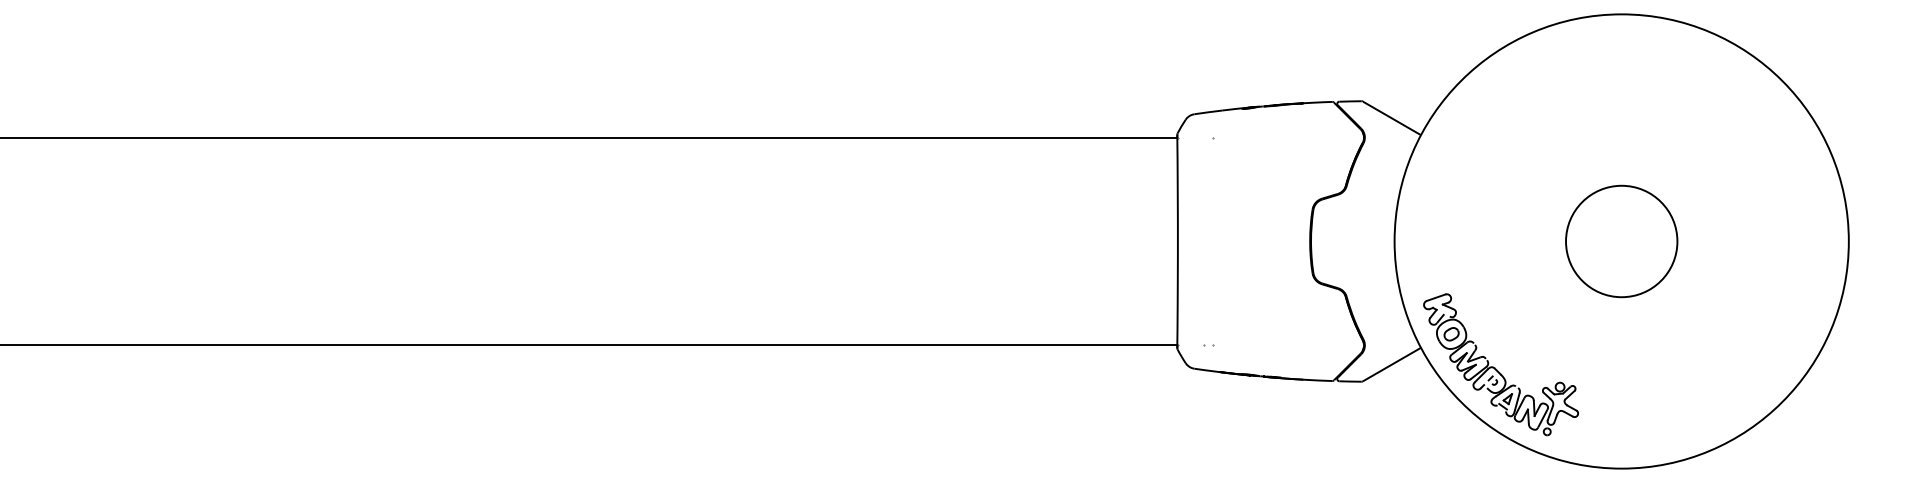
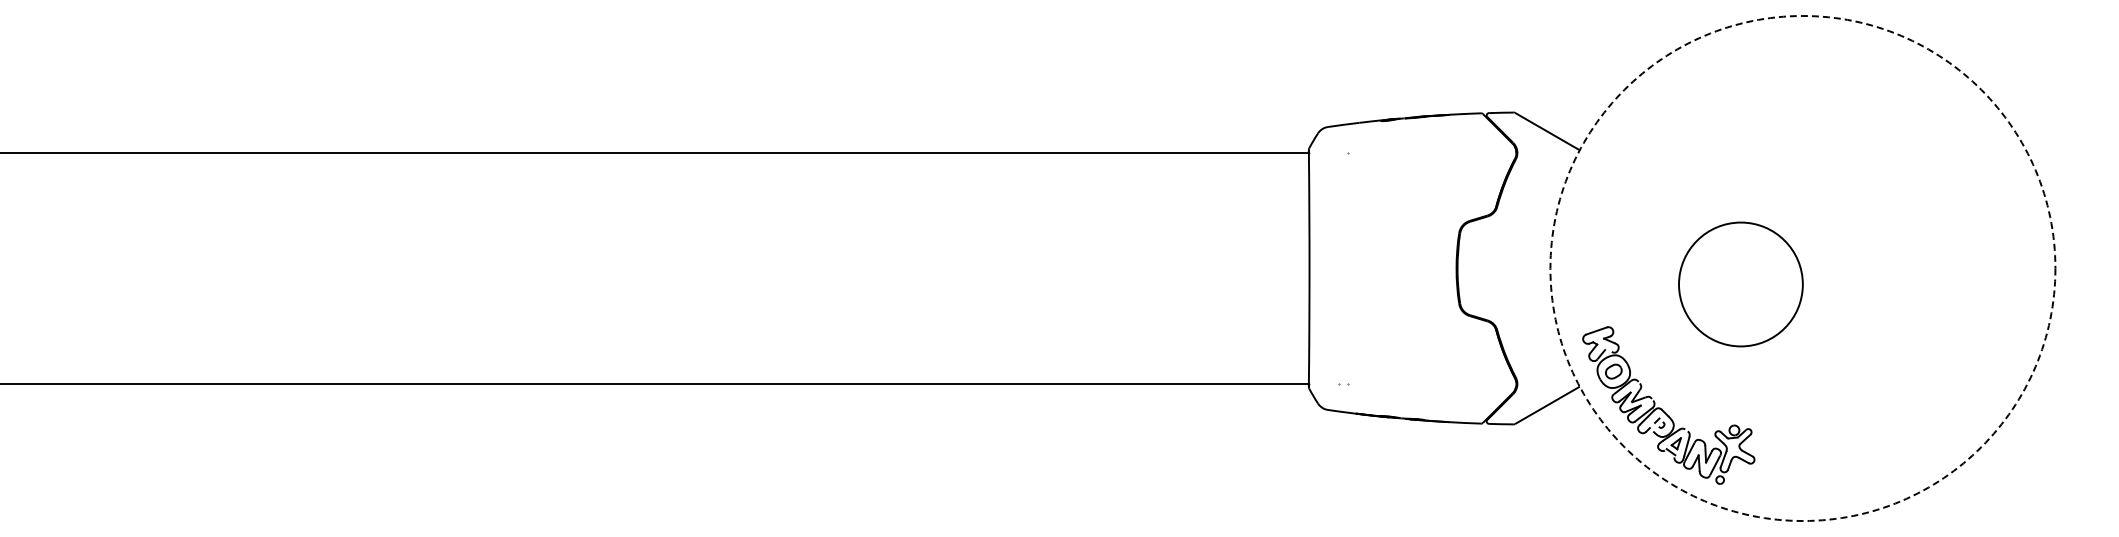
circle: (1621, 241) -> (1740, 284), moved
circle: (1621, 241) -> (1802, 268), solid -> dashed

